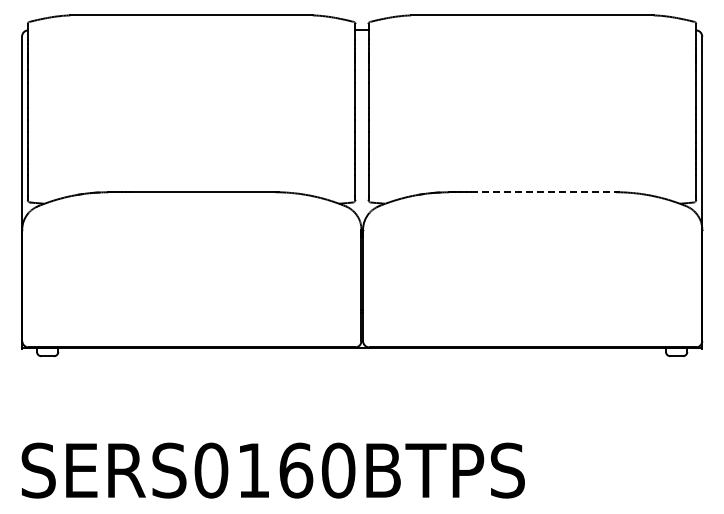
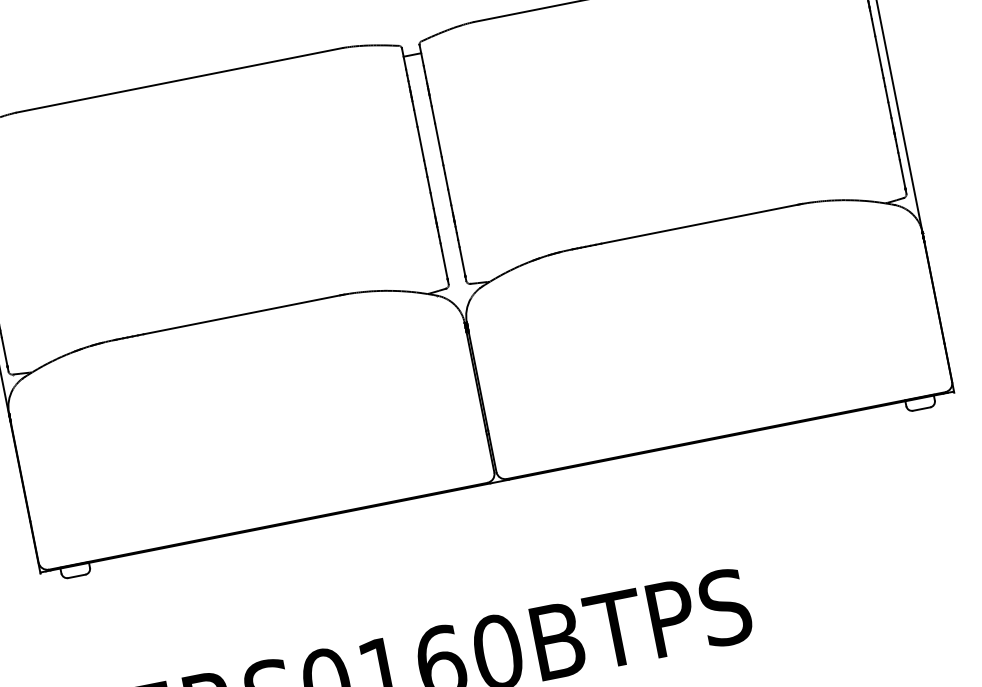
line: (545, 192) -> (702, 224), dashed -> solid

